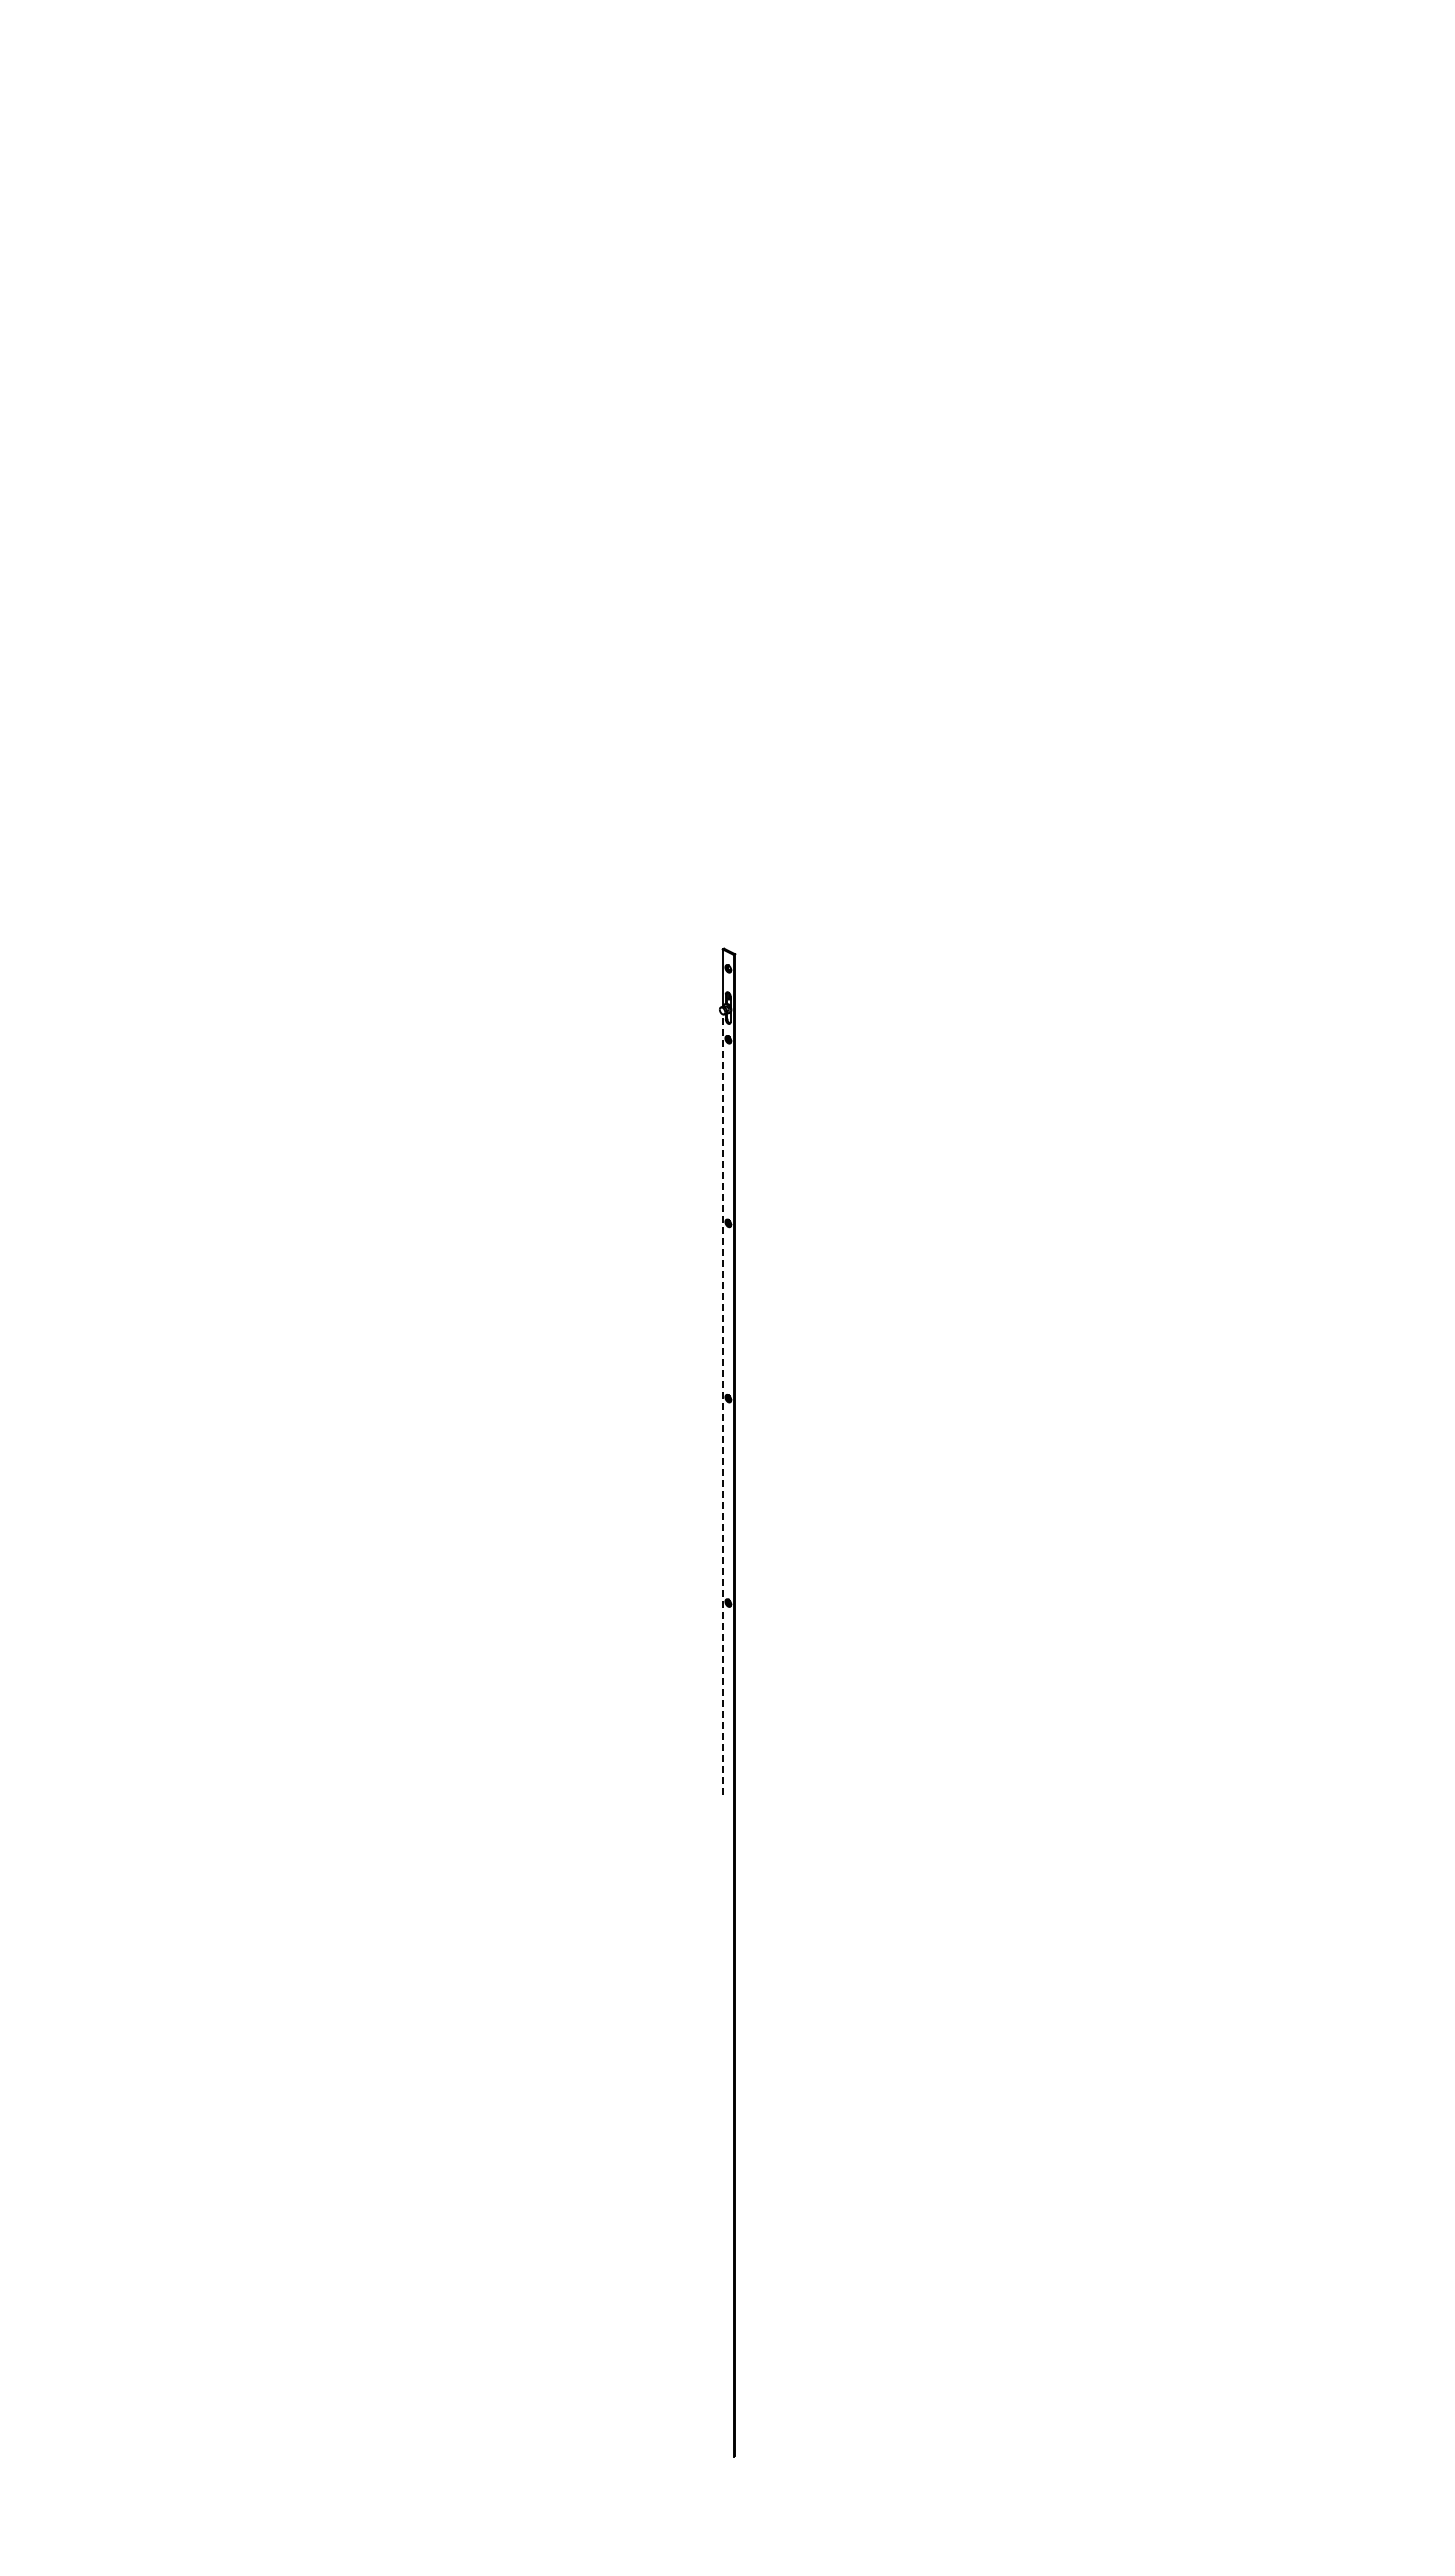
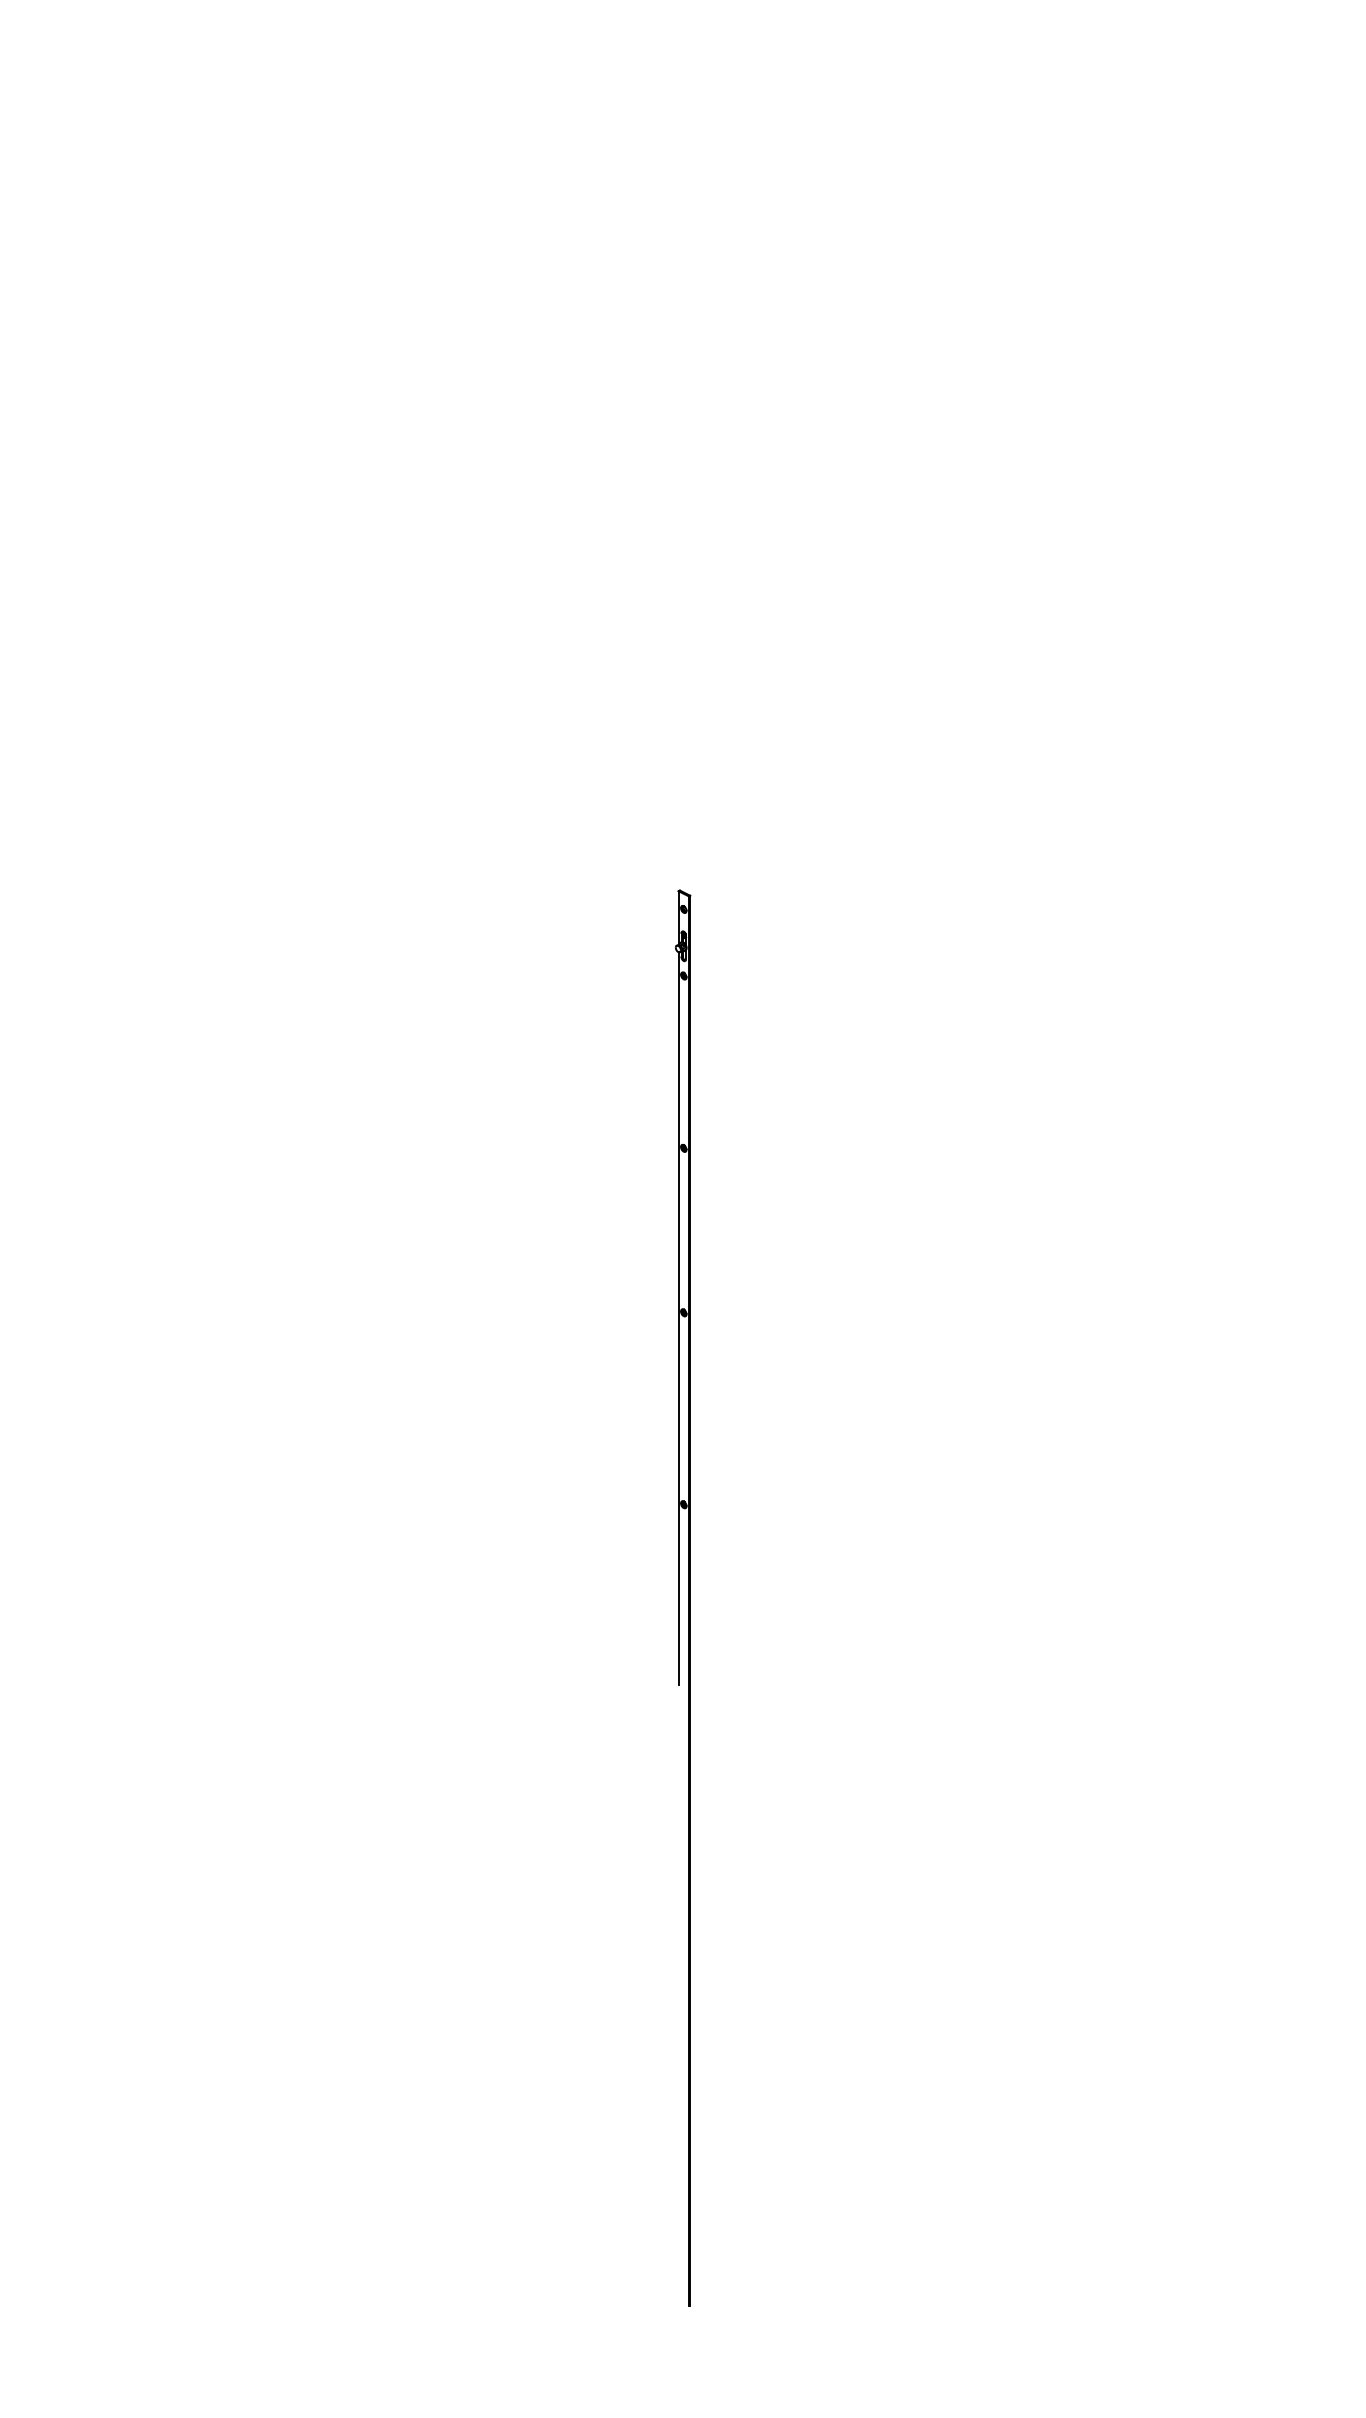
line: (722, 1404) -> (678, 1318), dashed -> solid

